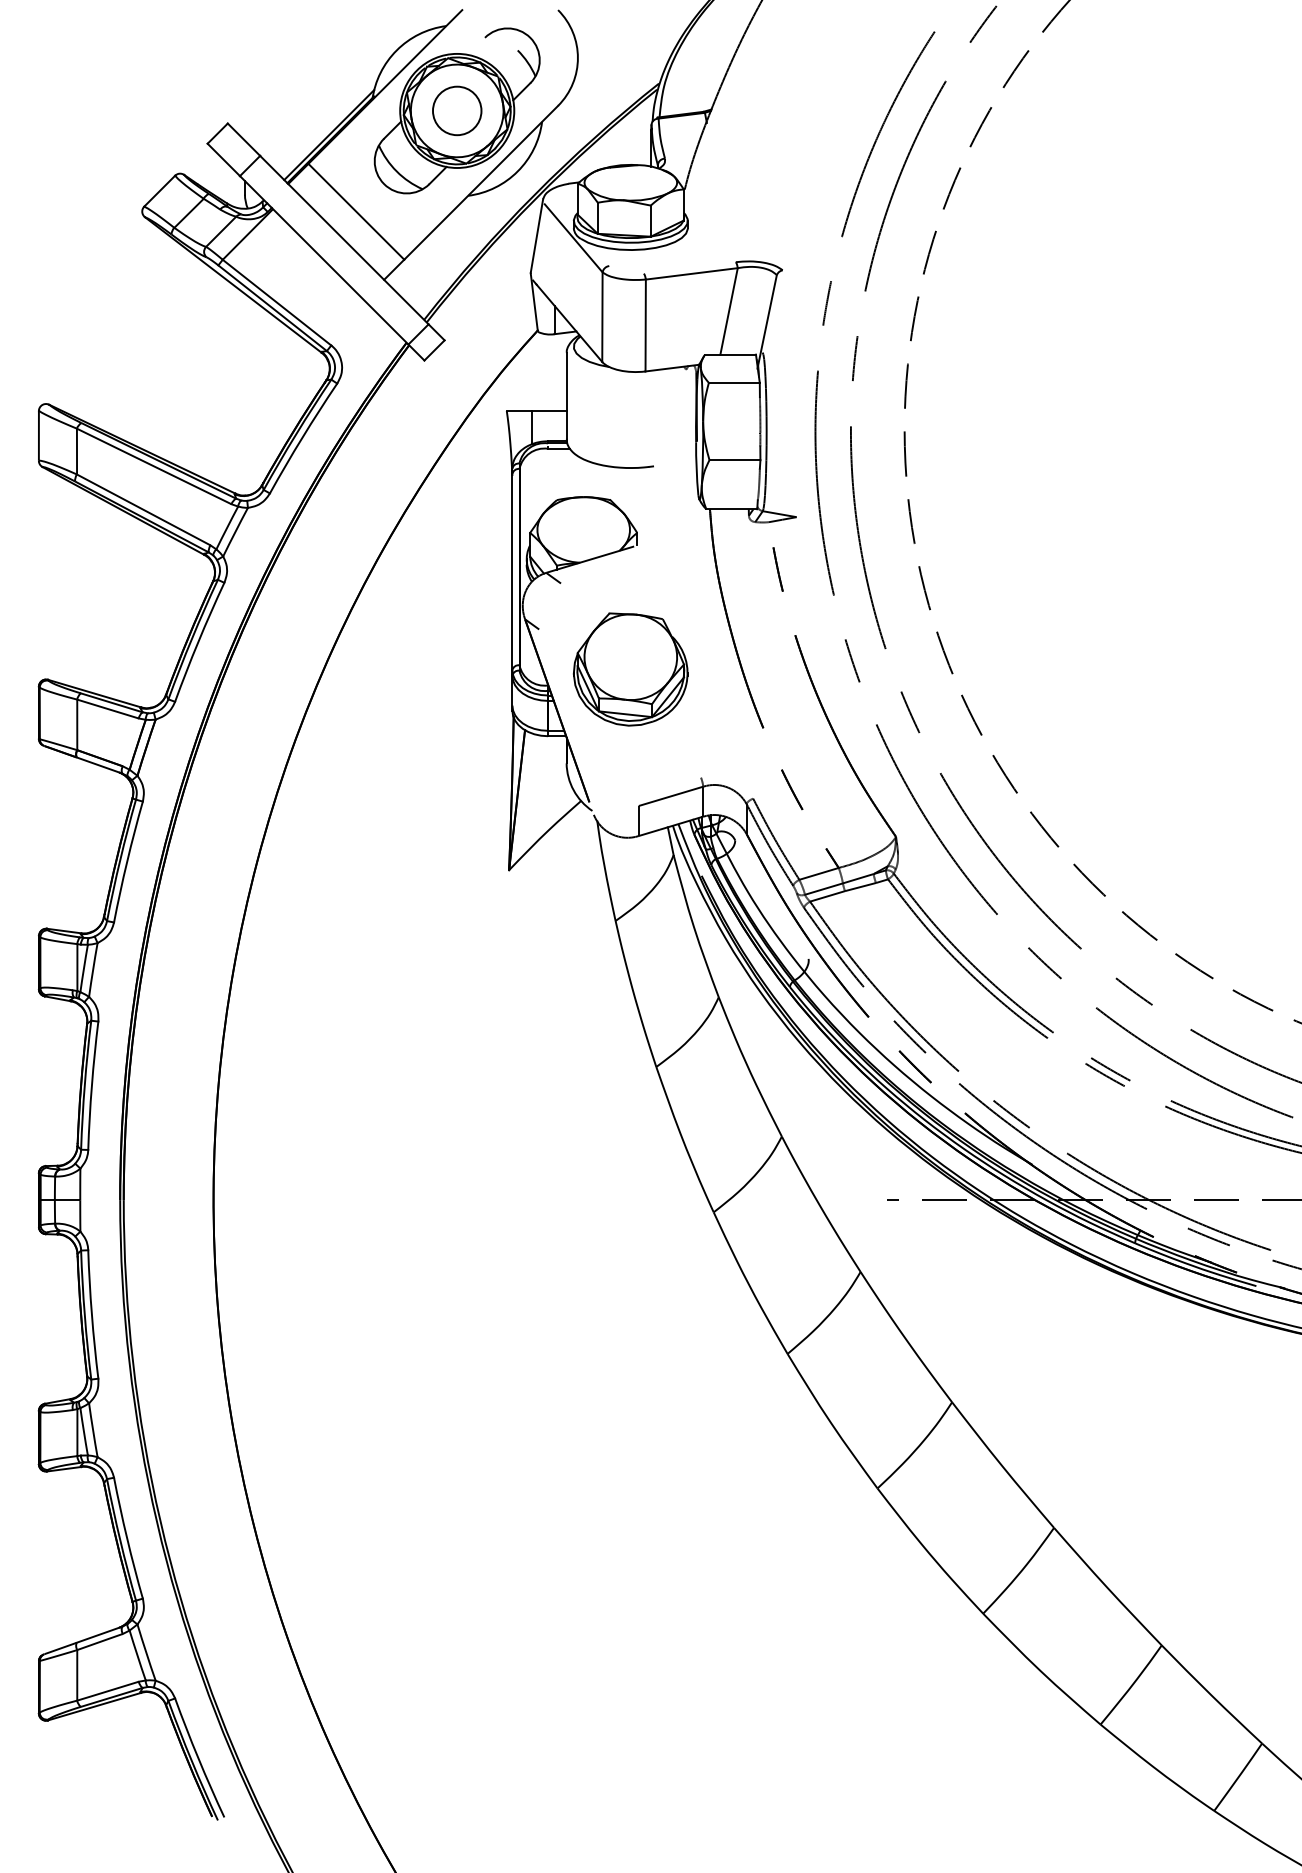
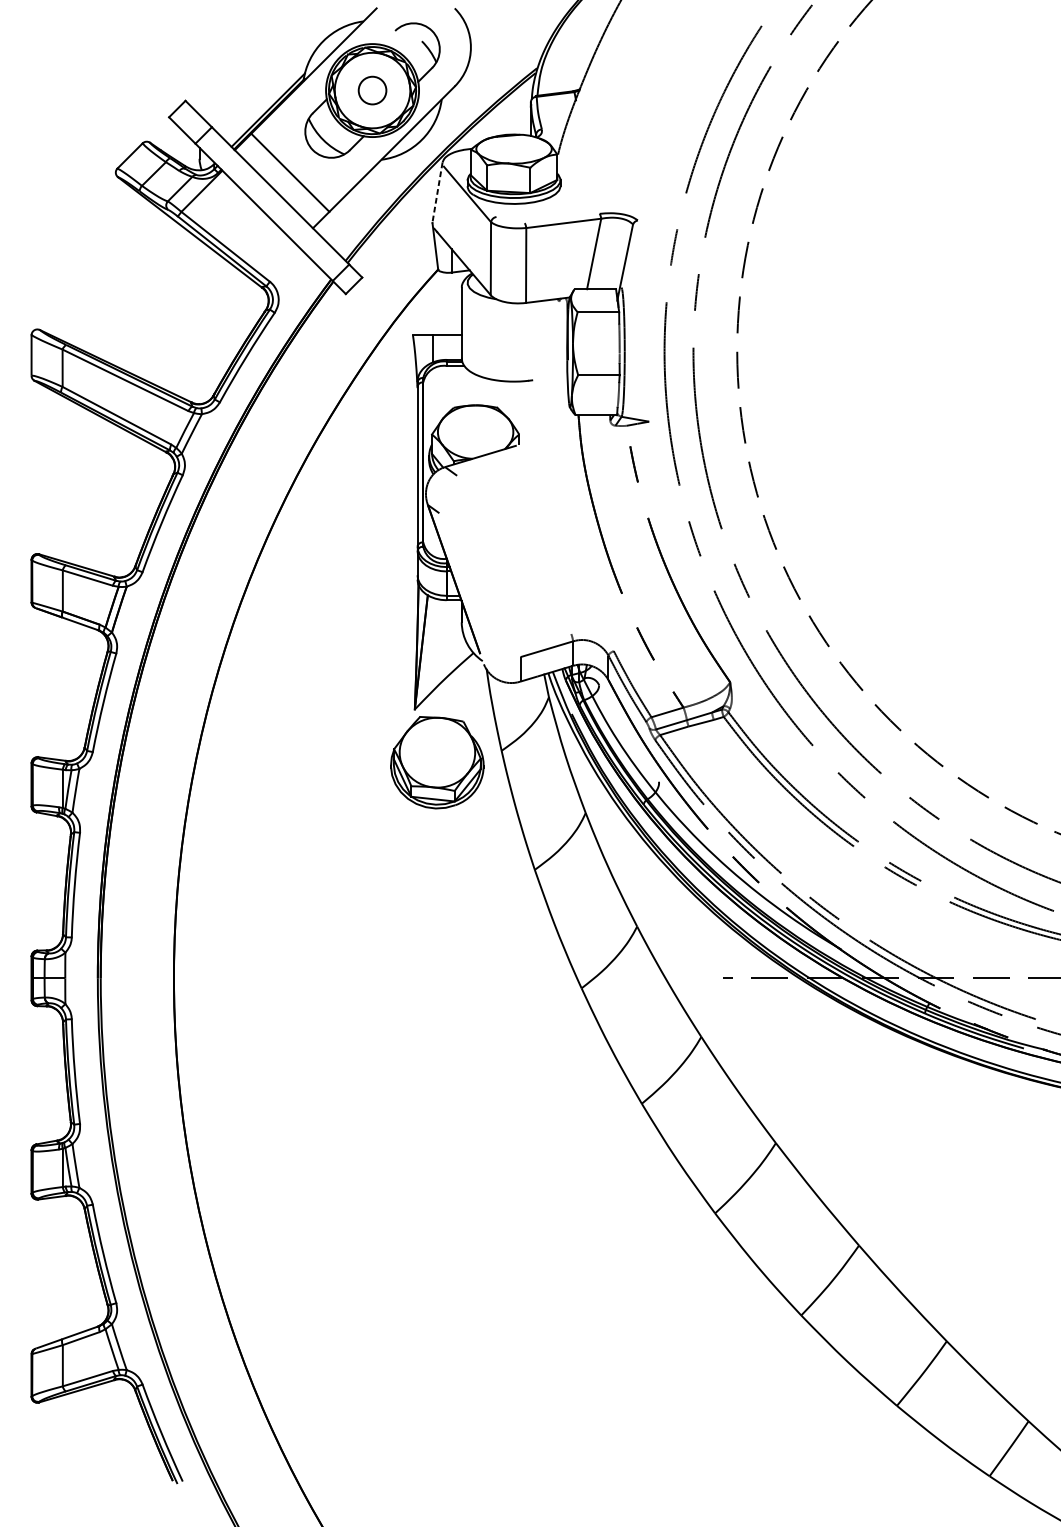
circle: (456, 110) -> (371, 90), size x0.7
line: (536, 236) -> (437, 192), solid -> dashed
part: (630, 669) -> (437, 762), moved

